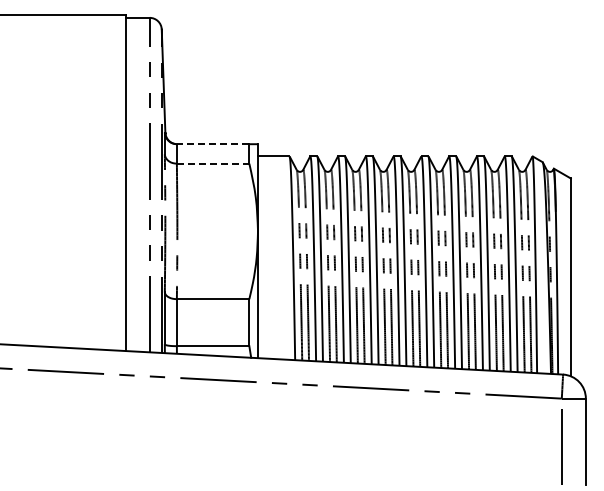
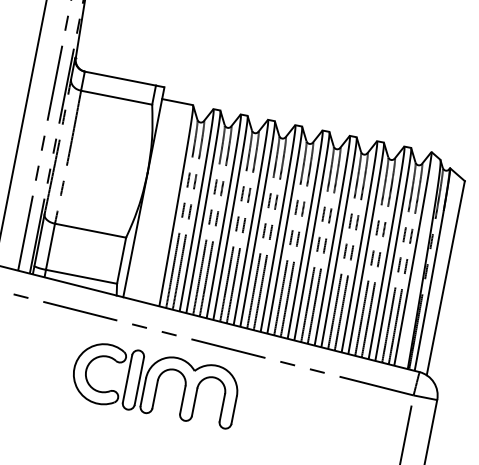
line: (212, 144) -> (119, 78), dashed -> solid
line: (213, 163) -> (117, 97), dashed -> solid
part: (305, 437) -> (154, 384), added

